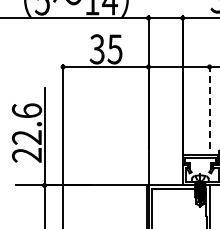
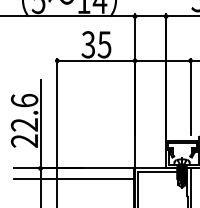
line: (209, 106) -> (190, 96), dashed -> solid
line: (81, 197) -> (74, 179), added

